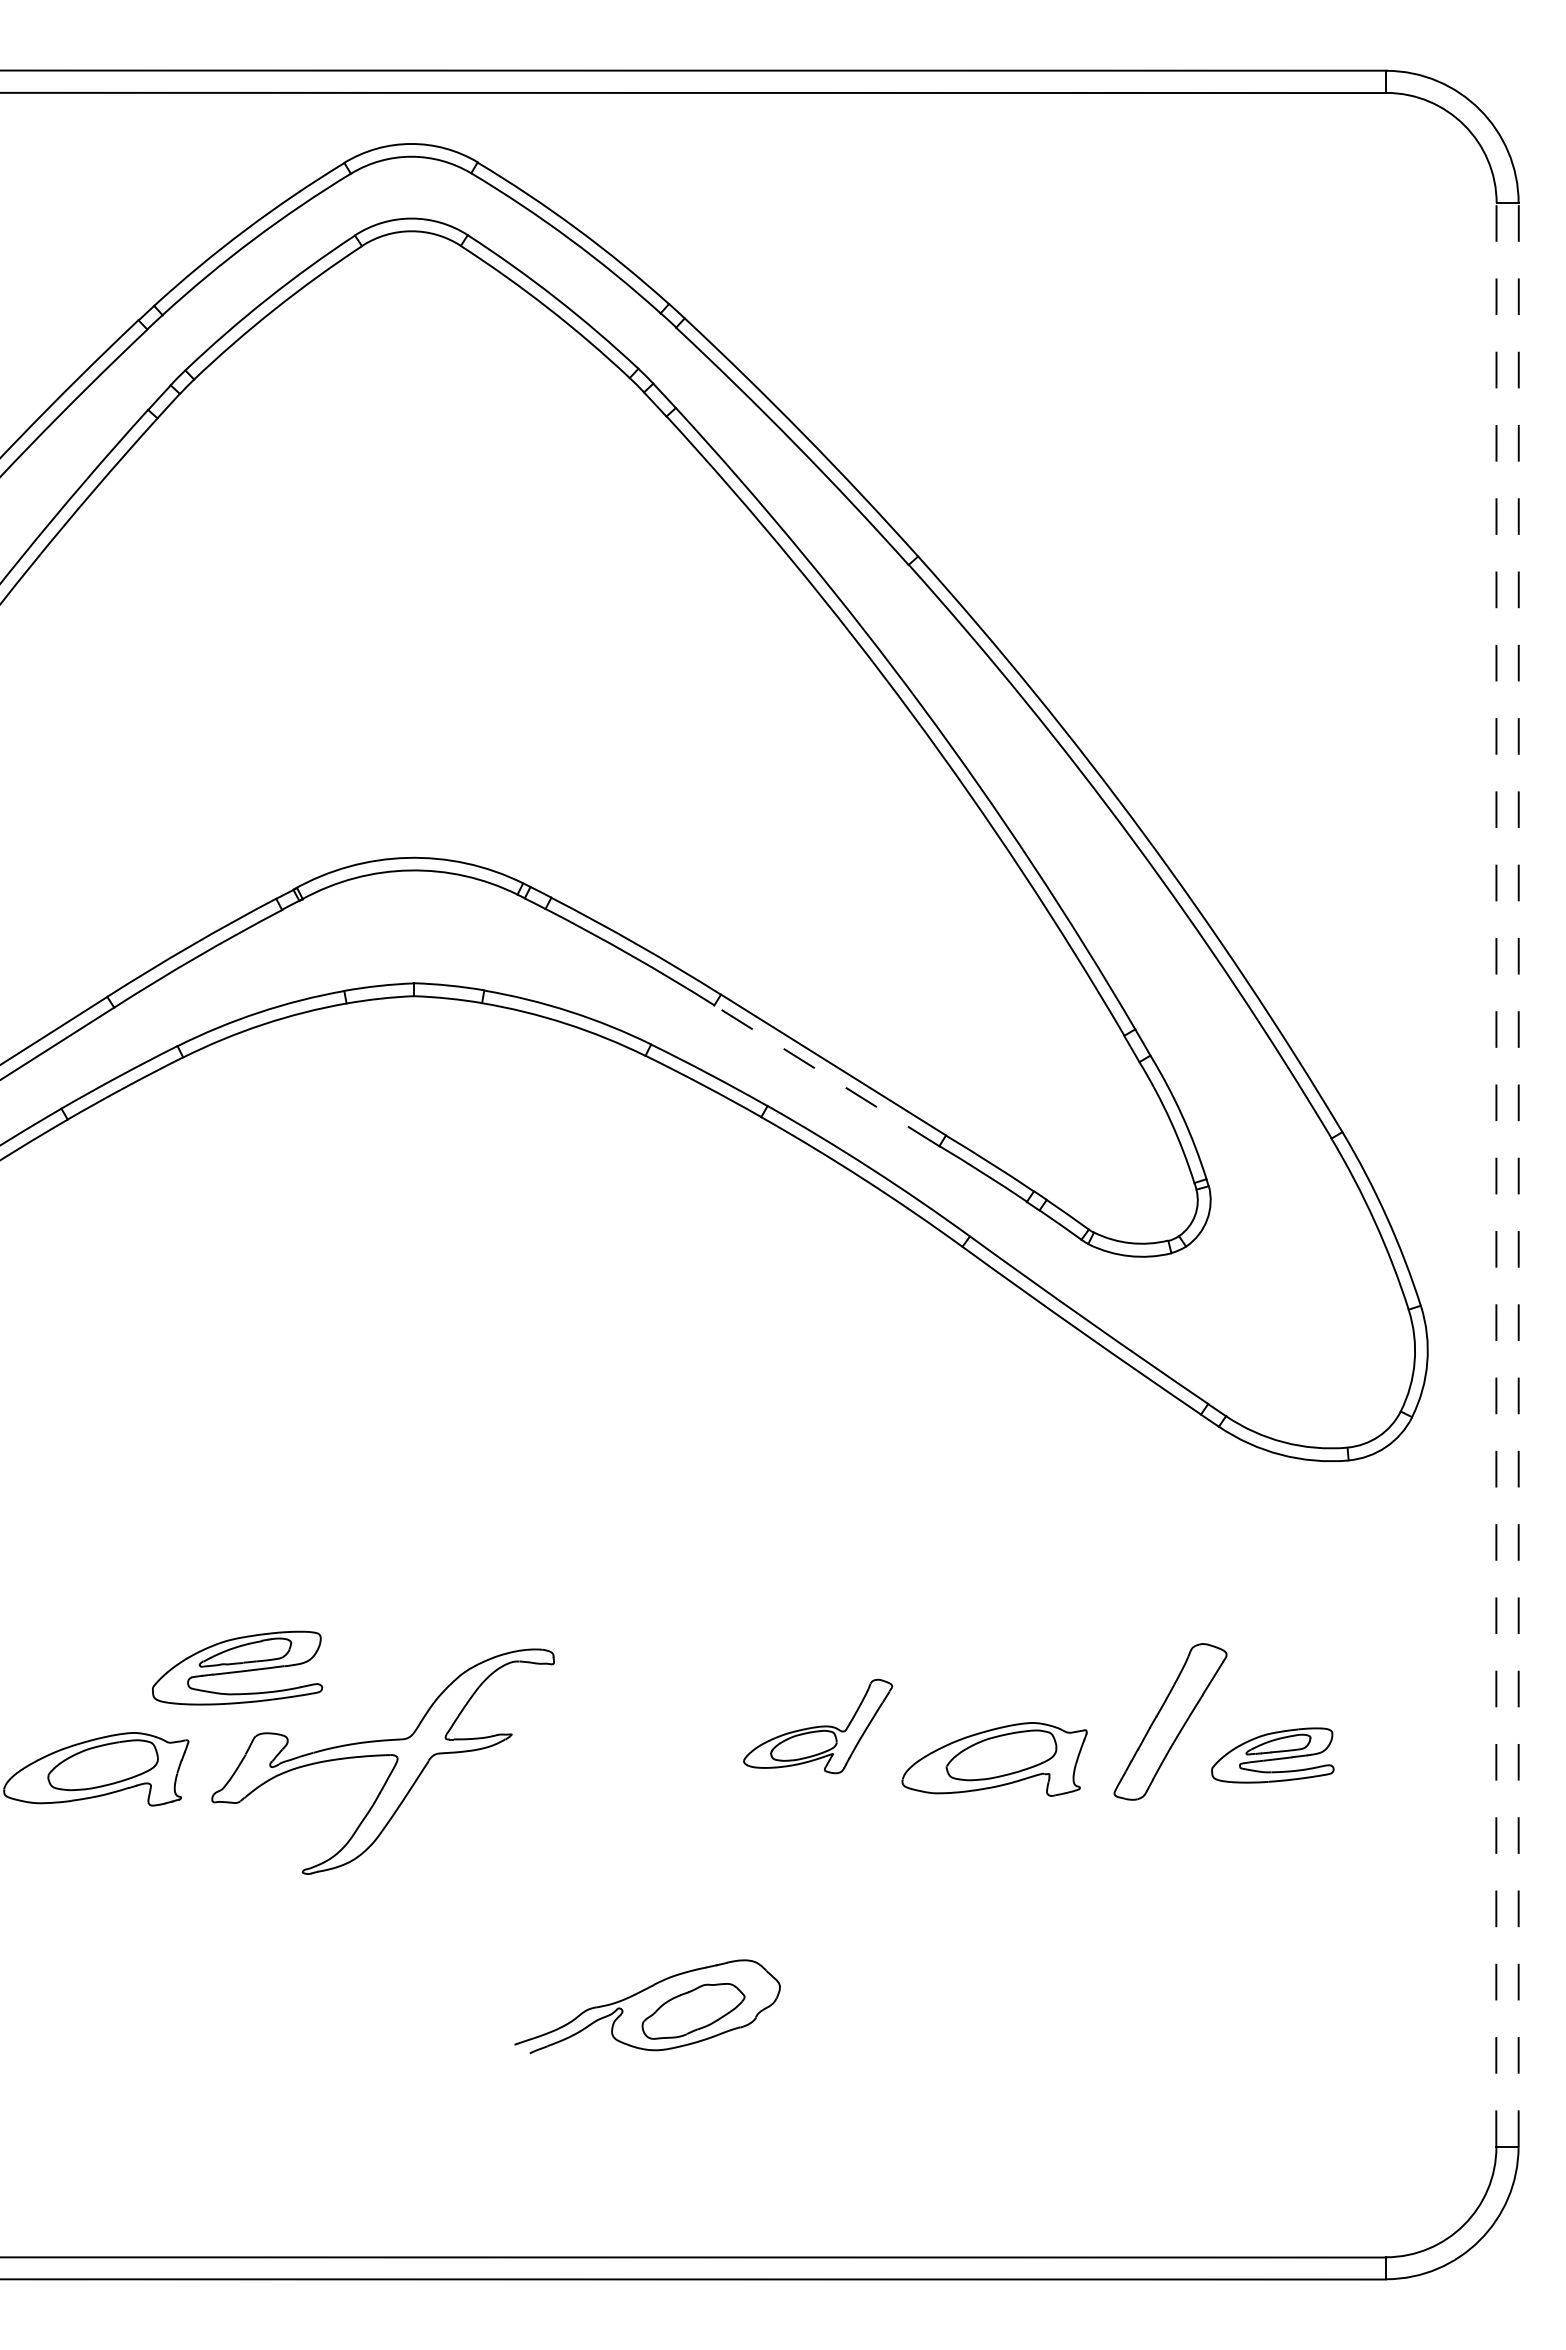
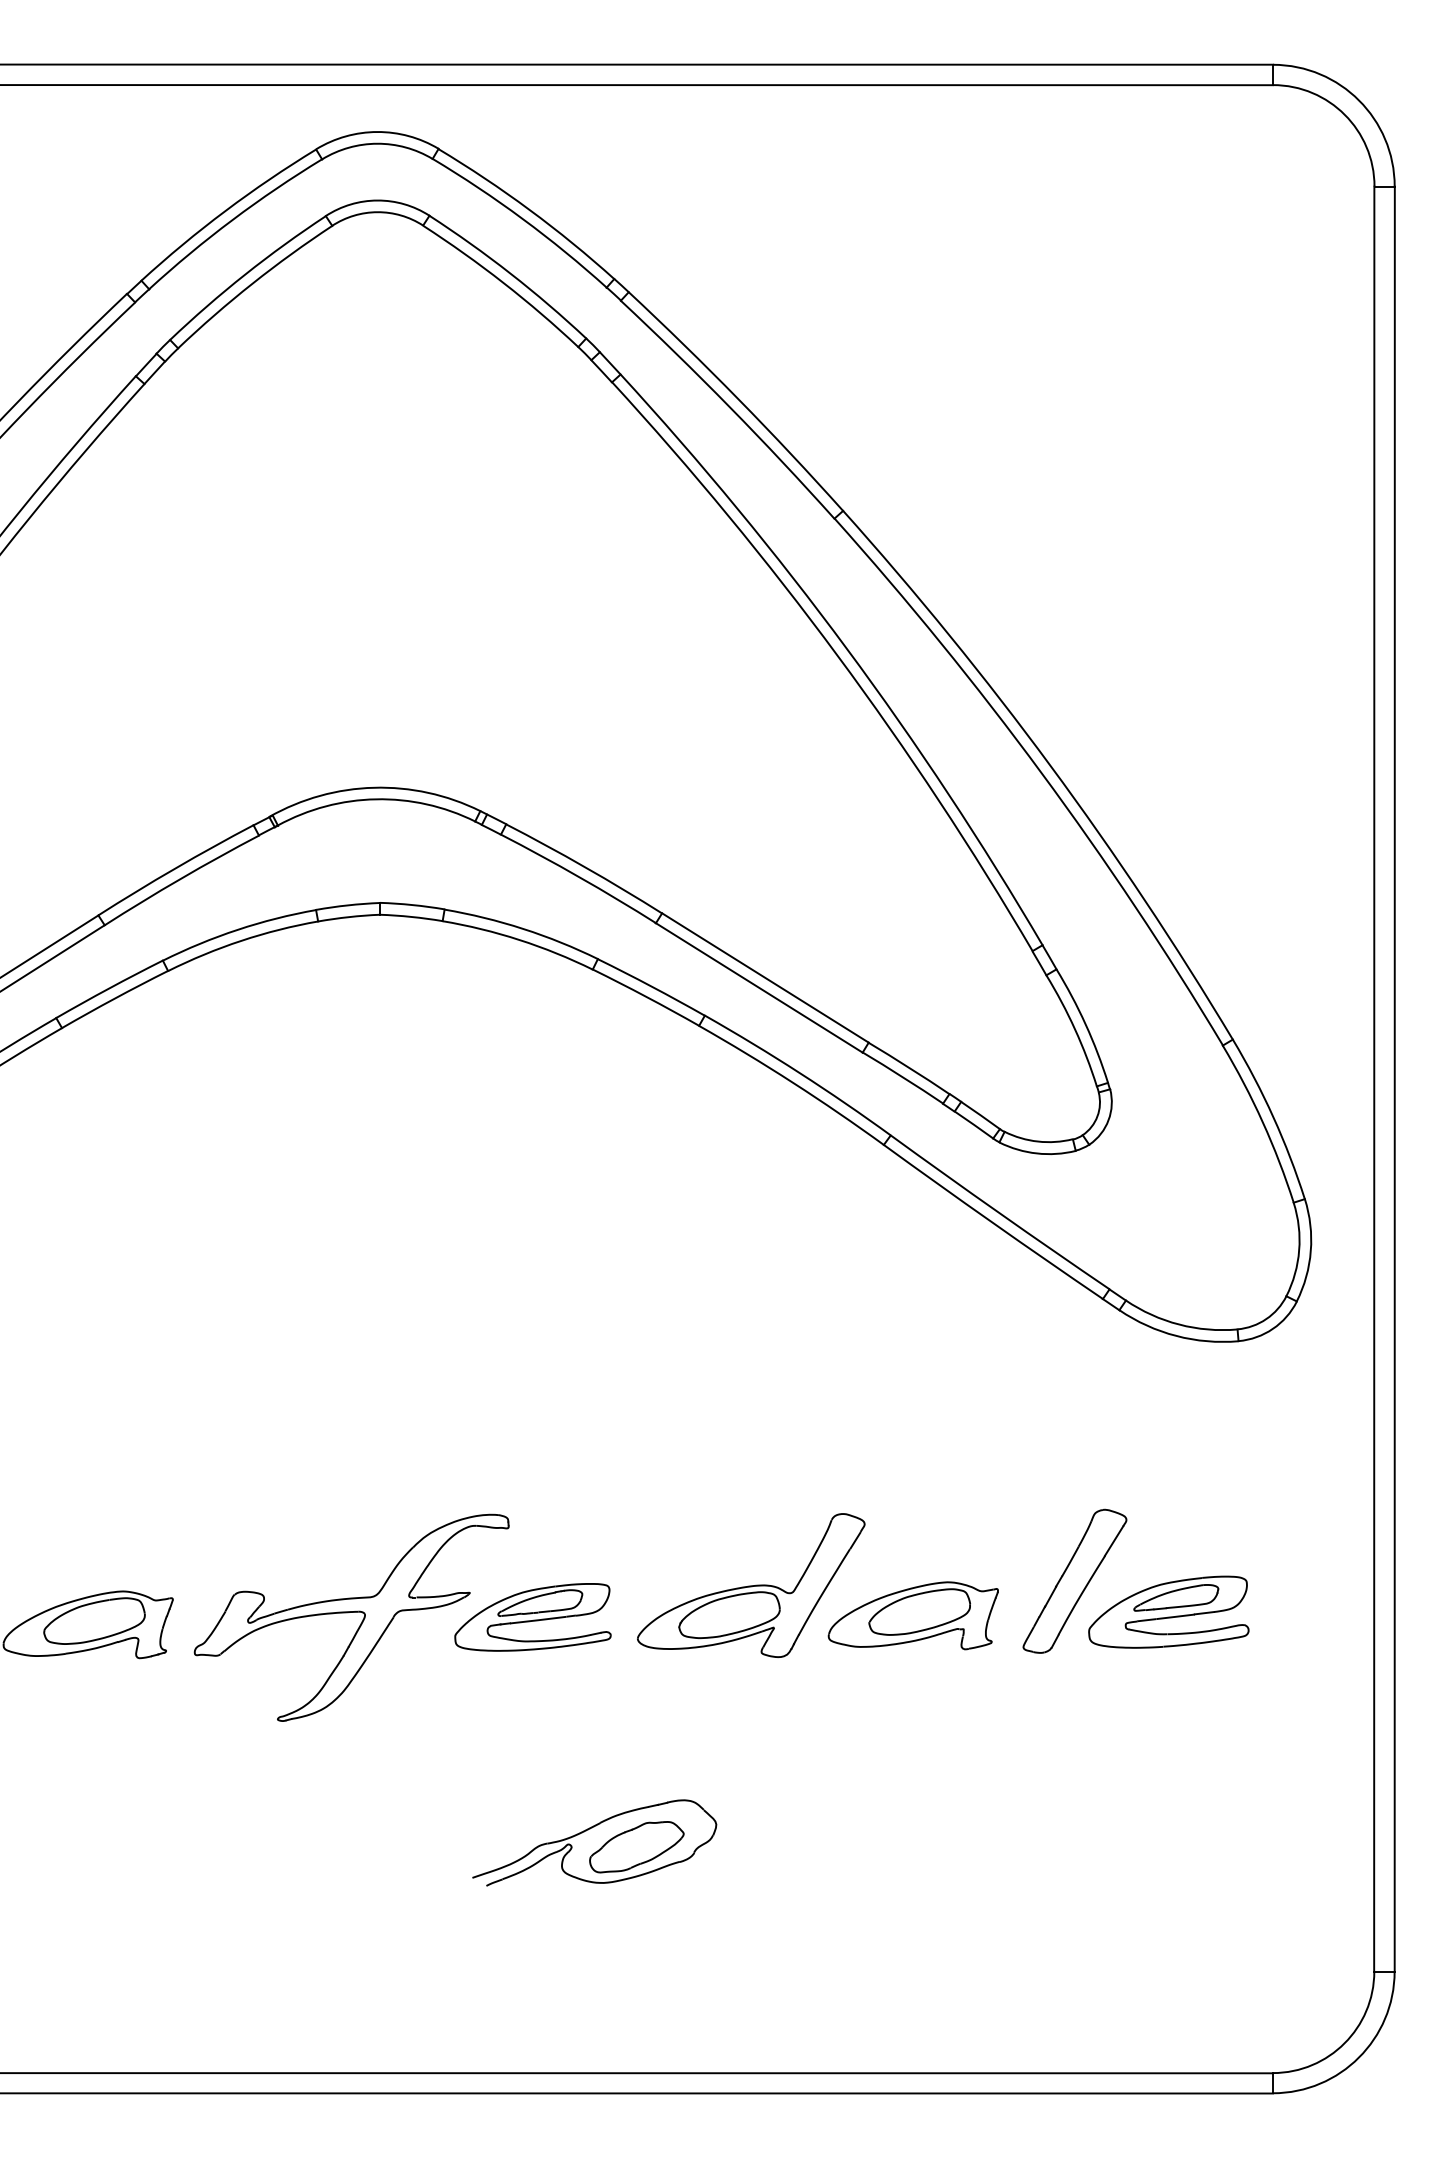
line: (826, 1075) -> (758, 987), dashed -> solid
line: (1496, 1175) -> (1374, 1079), dashed -> solid
line: (1518, 1175) -> (1394, 1079), dashed -> solid
part: (237, 1667) -> (533, 1616), moved
part: (817, 1726) -> (750, 1585), size x1.67
part: (1272, 1755) -> (1168, 1612), size x1.43

